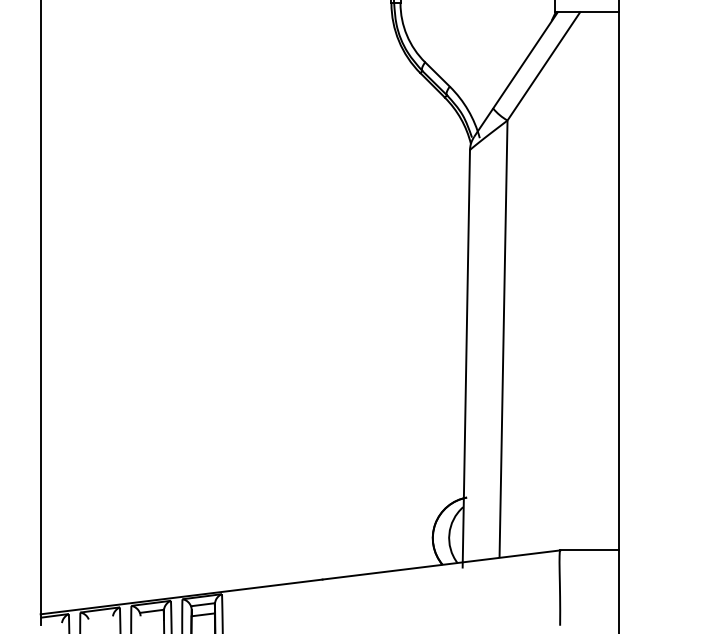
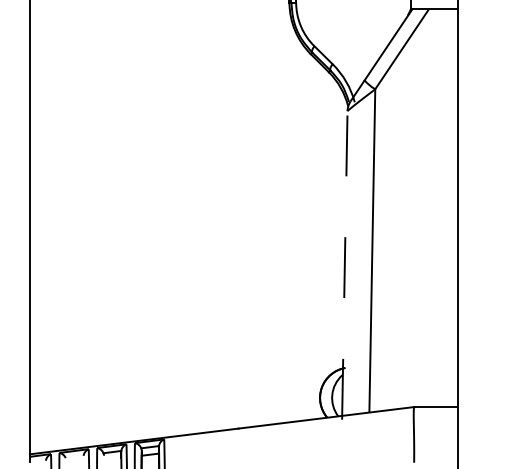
line: (465, 357) -> (344, 264), solid -> dashed

